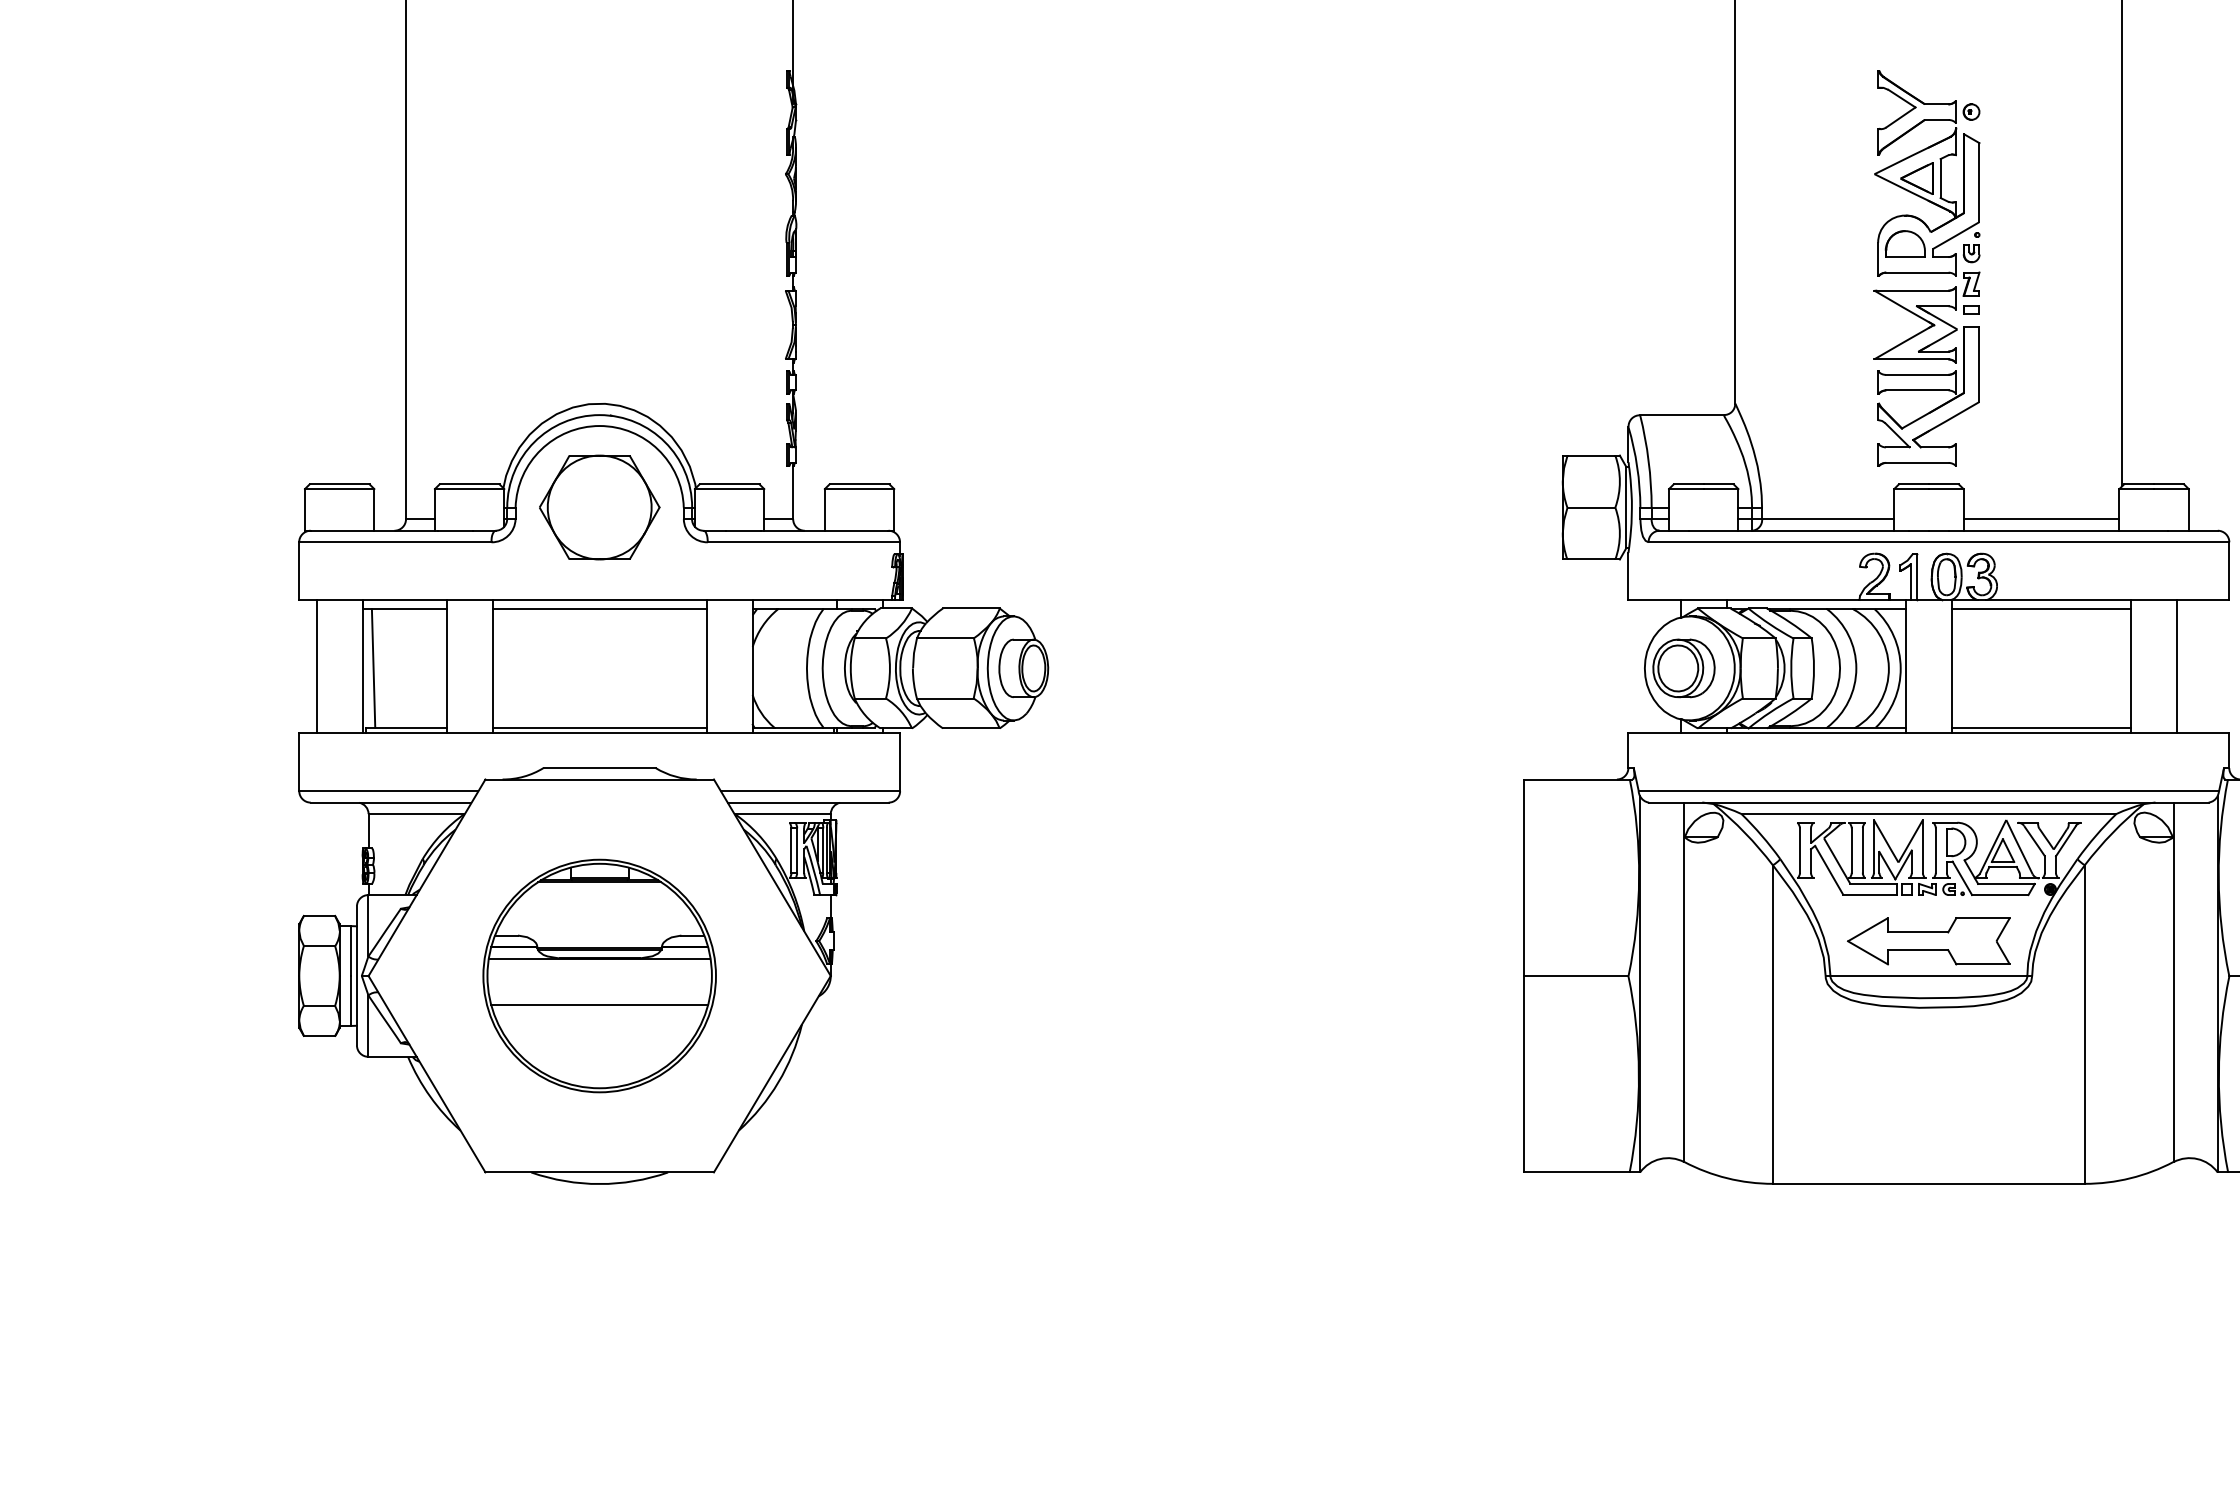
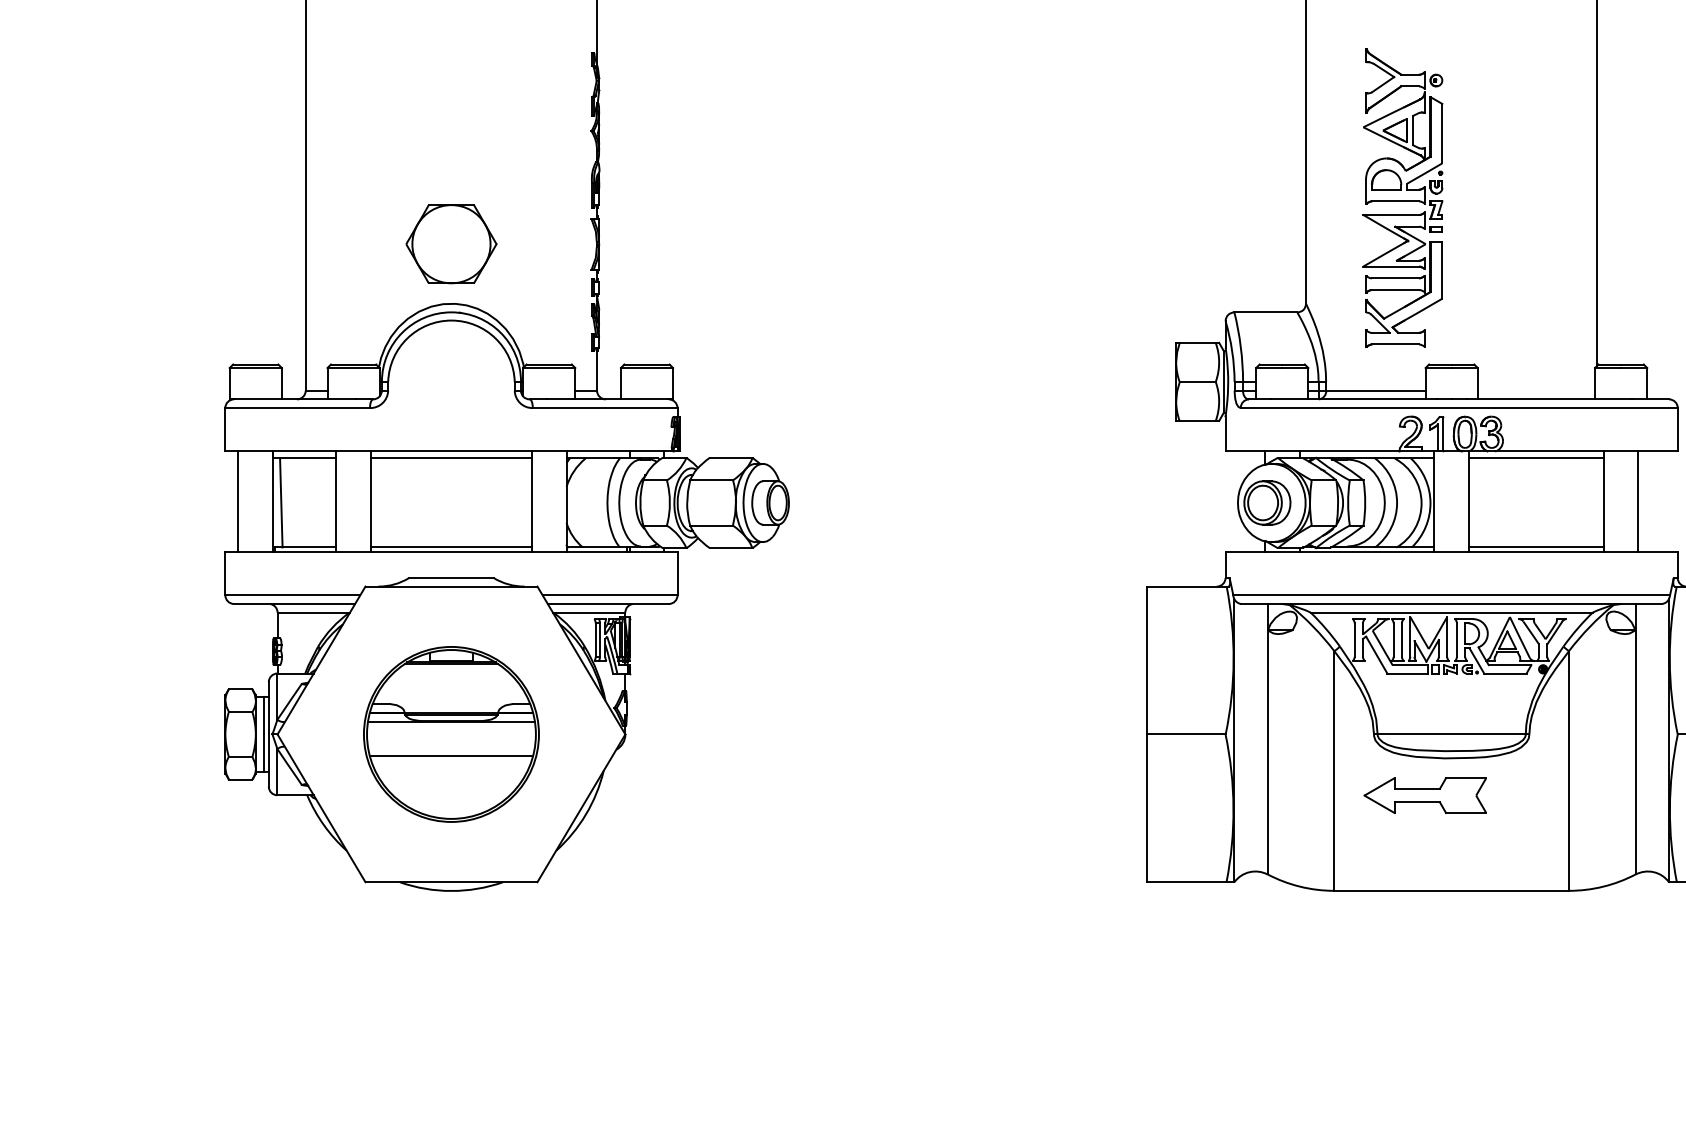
part: (1926, 268) -> (1402, 198), moved
part: (599, 507) -> (451, 244), moved
line: (2041, 519) -> (1536, 390), removed
part: (1928, 941) -> (1425, 795), moved

